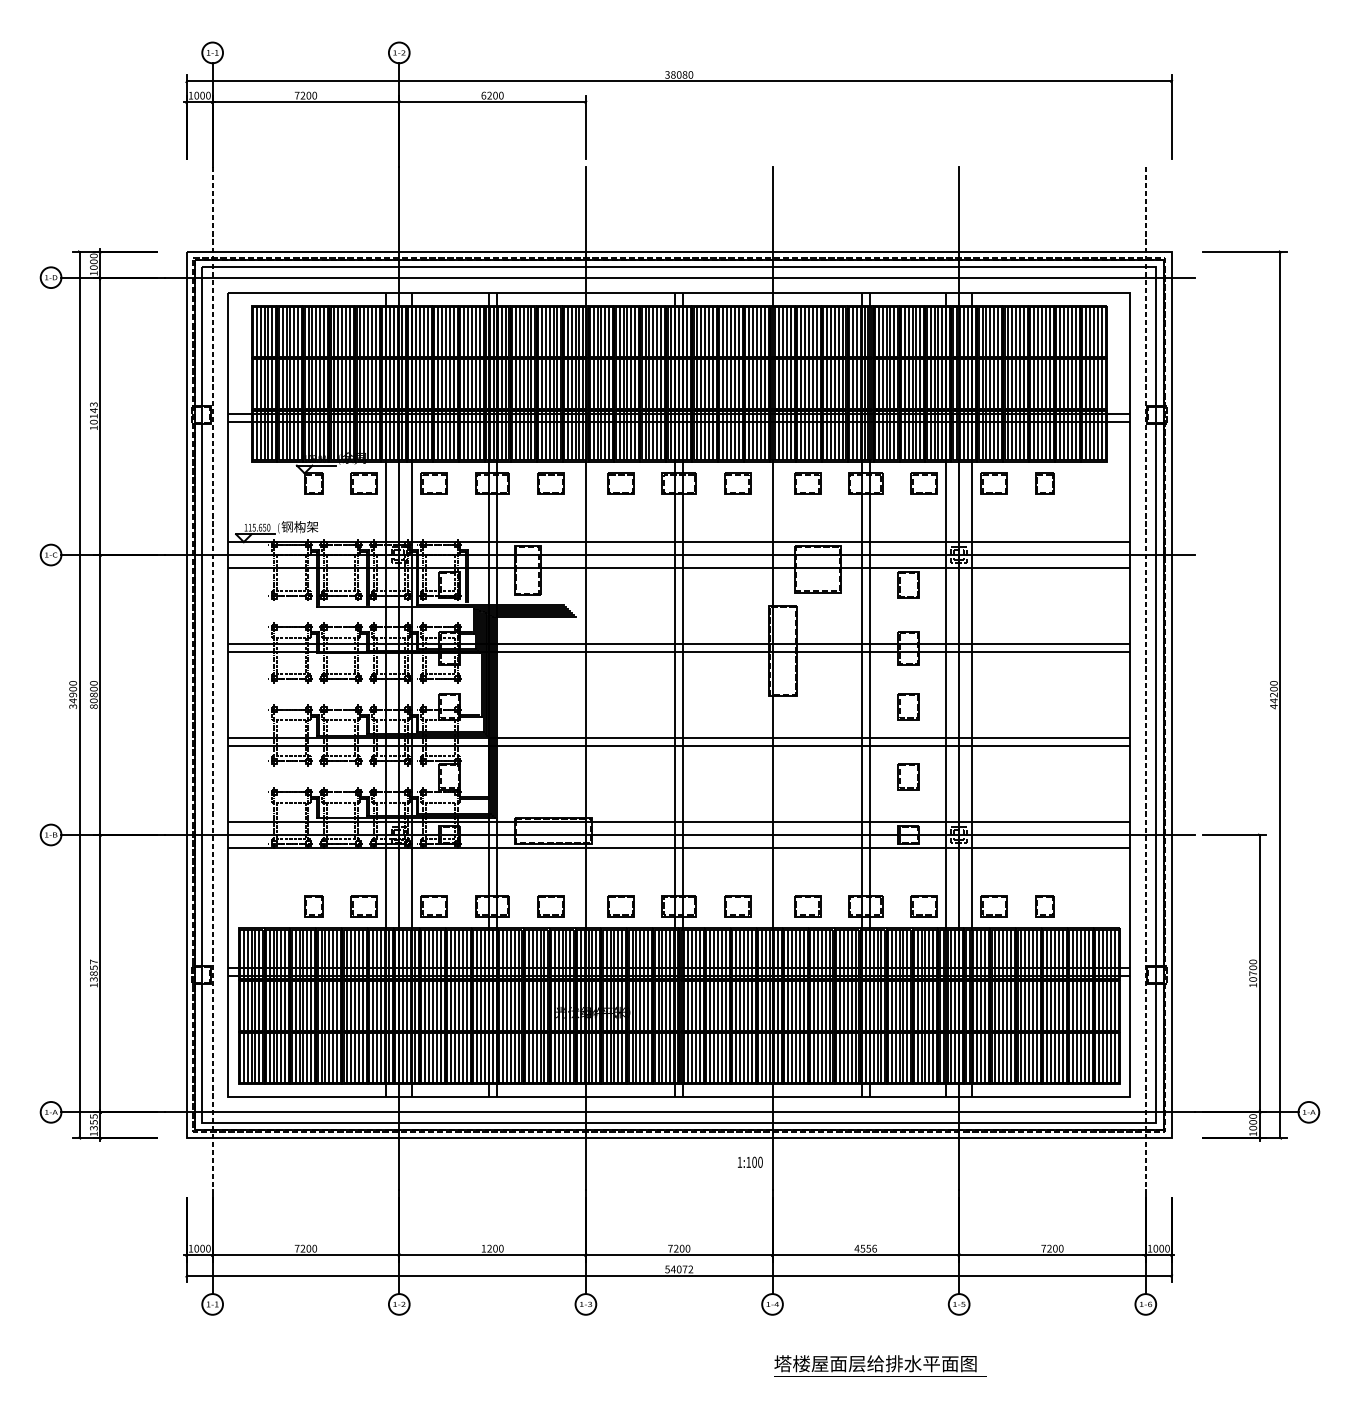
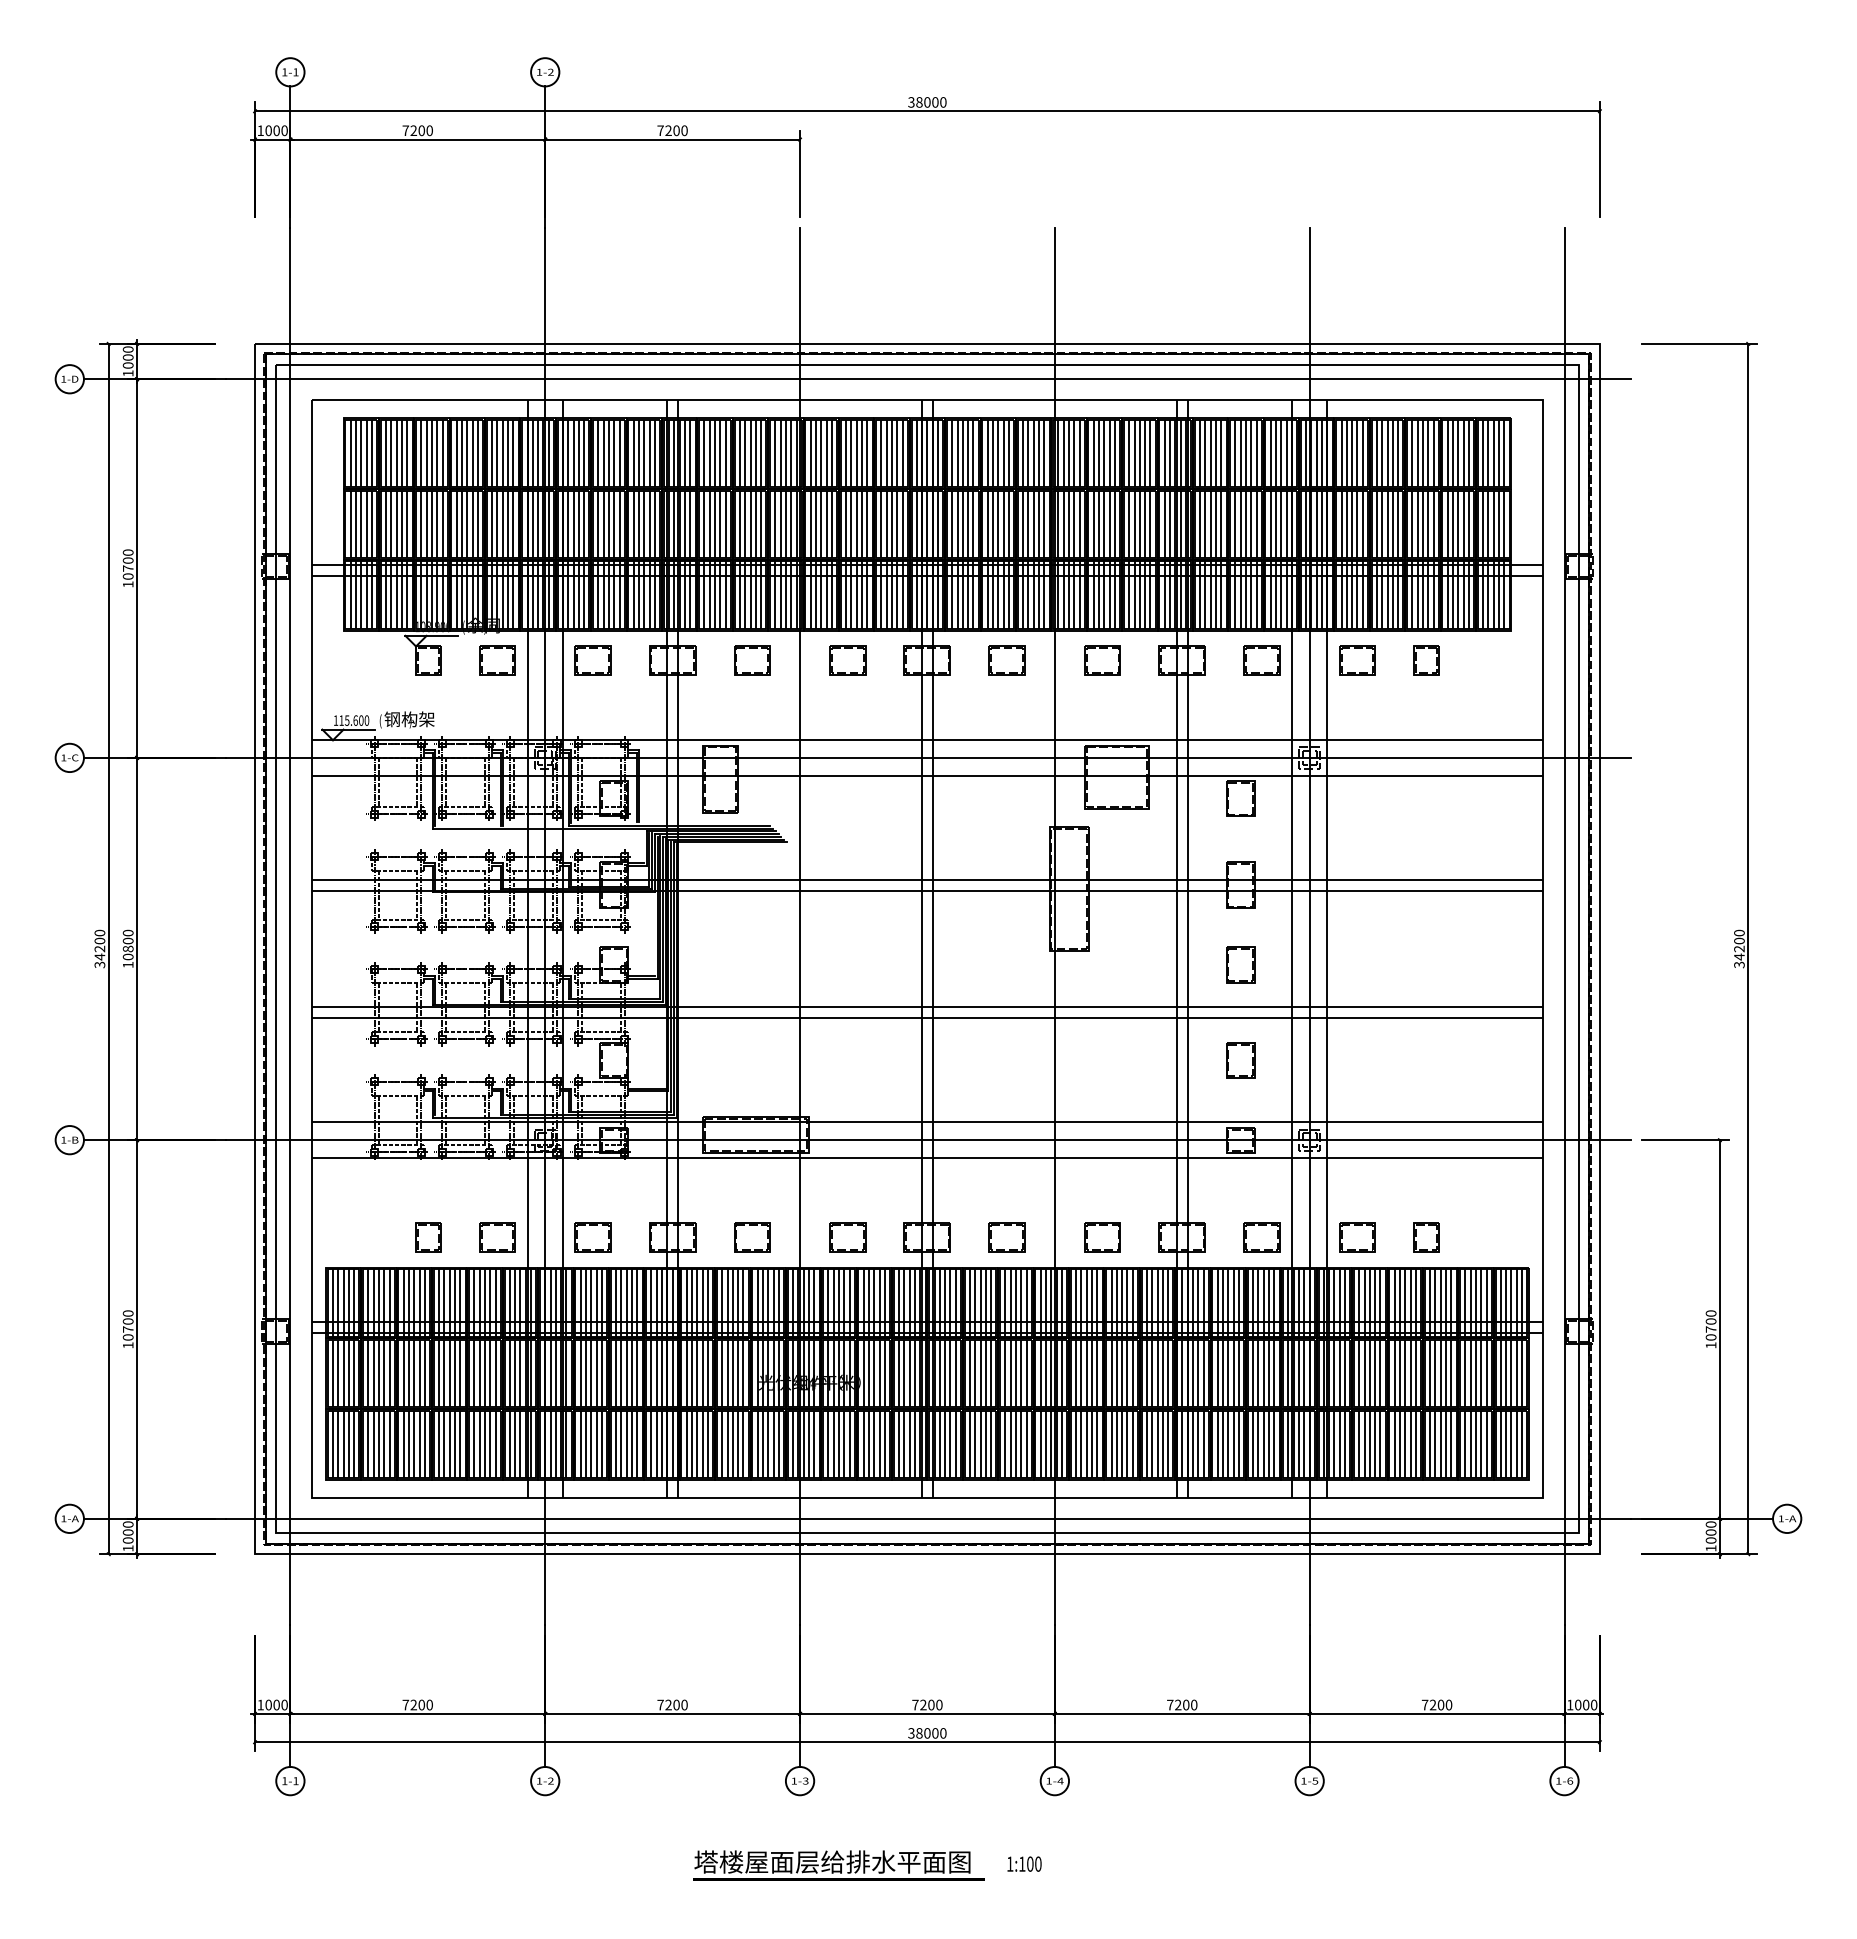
text: (685, 75) -> (935, 102), 38080 -> 38000
text: (483, 95) -> (660, 130), 6200 -> 7200
text: (93, 410) -> (127, 560), 10143 -> 10700
text: (264, 527) -> (361, 720), 115.650 -> 115.600
line: (212, 678) -> (290, 926), dashed -> solid
line: (1145, 678) -> (1564, 926), dashed -> solid
text: (73, 694) -> (100, 948), 34900 -> 34200
text: (93, 706) -> (127, 964), 80800 -> 10800
text: (1273, 706) -> (1739, 964), 44200 -> 34200
text: (93, 970) -> (127, 1325), 13857 -> 10700
text: (93, 1122) -> (127, 1532), 1355 -> 1000
text: (750, 1161) -> (1024, 1863), moved
text: (483, 1248) -> (660, 1704), 1200 -> 7200
text: (865, 1248) -> (1181, 1704), 4556 -> 7200
text: (679, 1269) -> (927, 1733), 54072 -> 38000
text: (879, 1366) -> (838, 1865), moved

